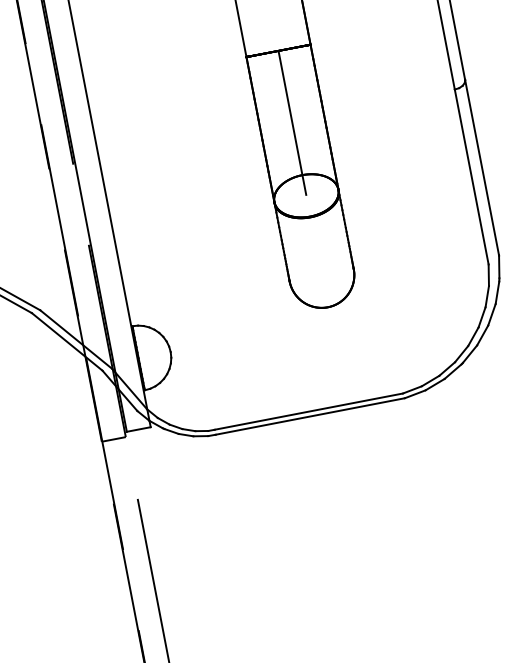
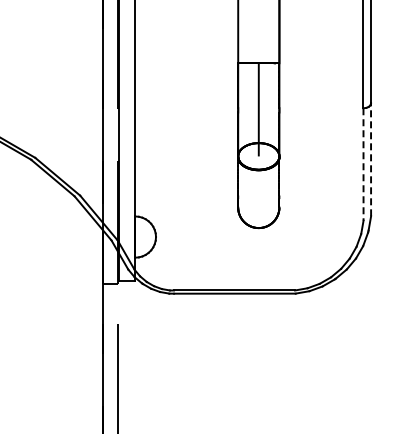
line: (482, 166) -> (371, 159), solid -> dashed
line: (472, 178) -> (363, 165), solid -> dashed

